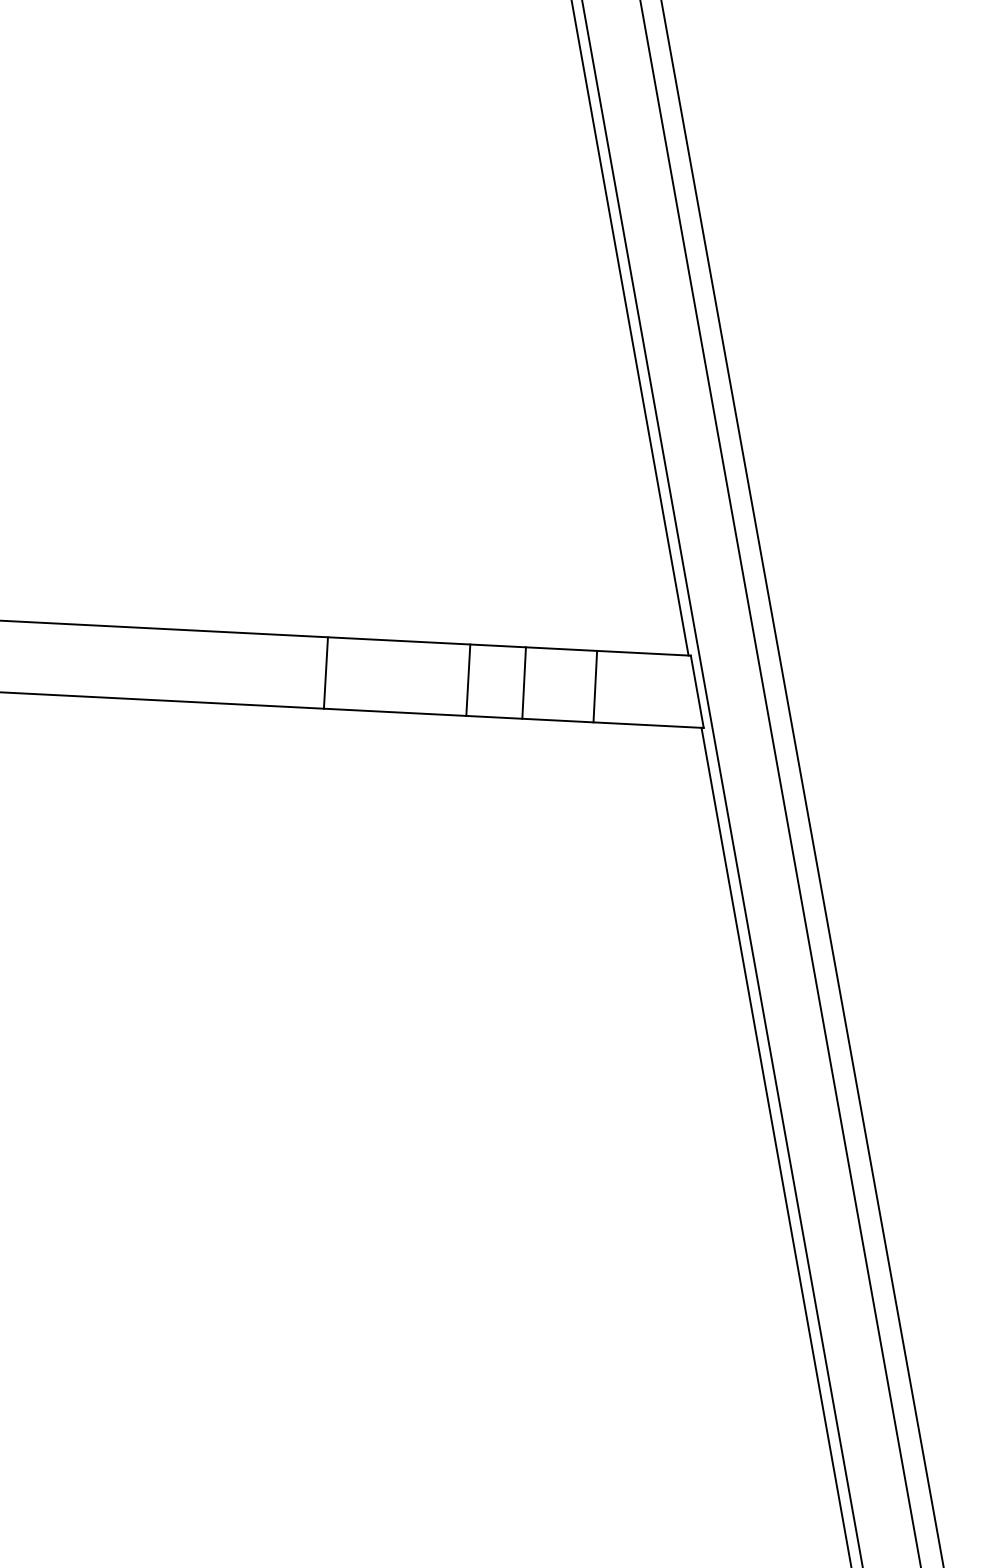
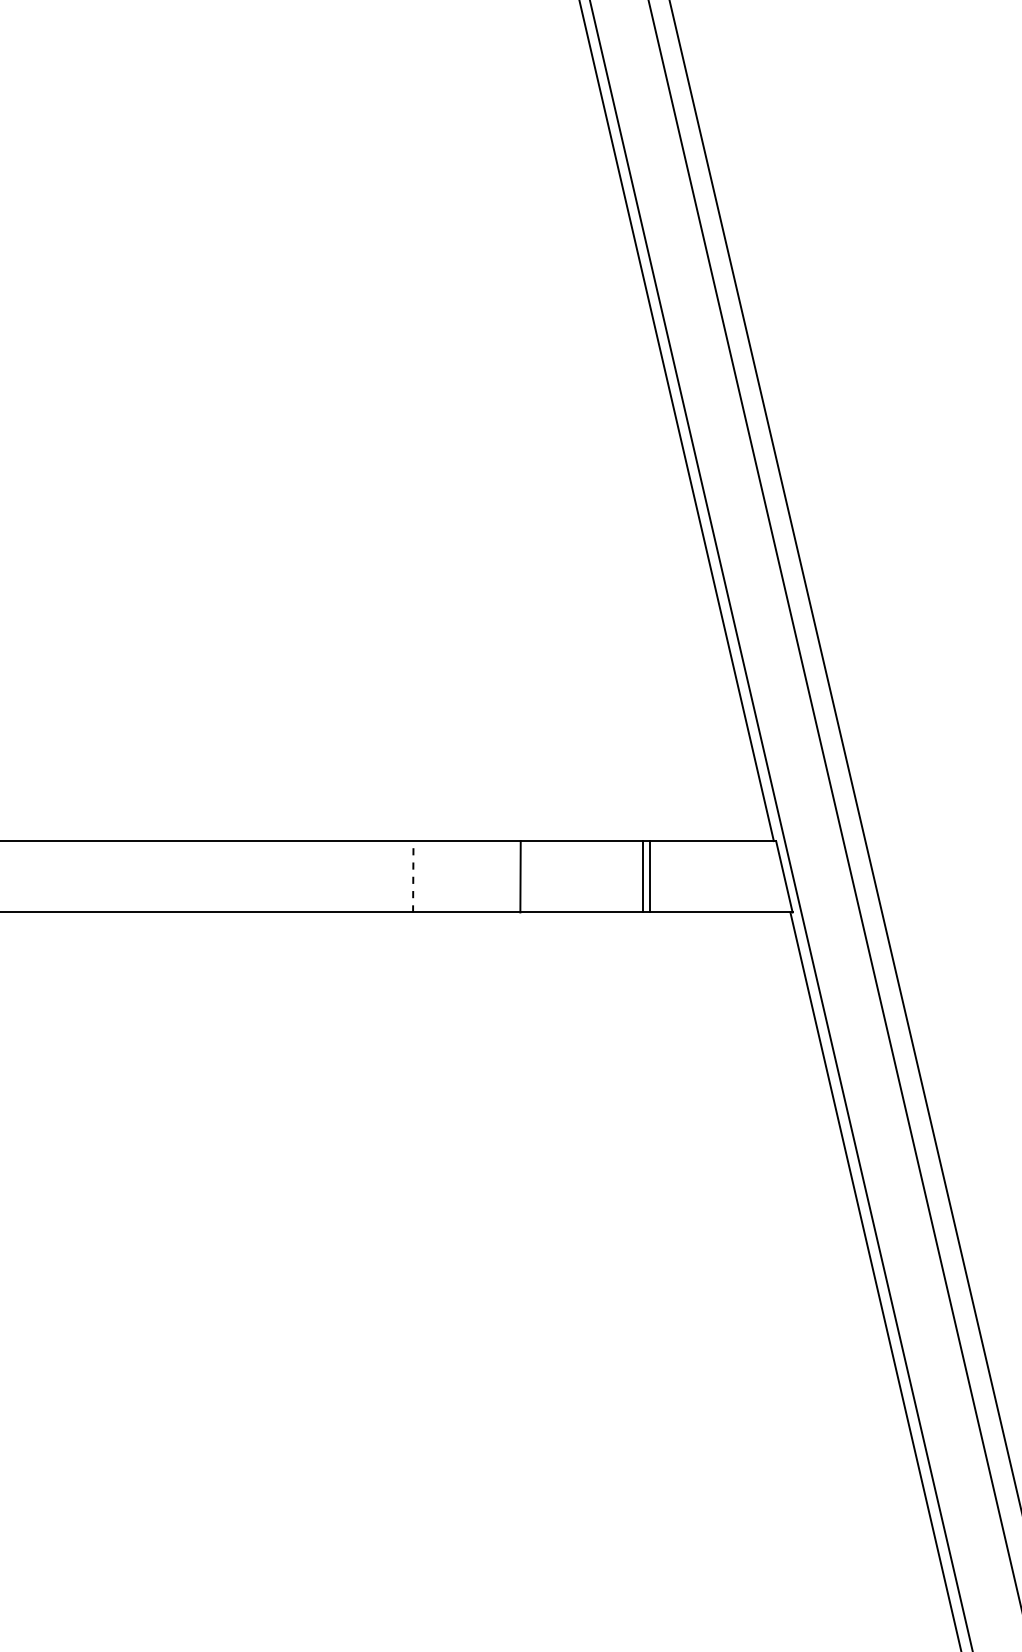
line: (326, 672) -> (413, 876), solid -> dashed
line: (468, 679) -> (520, 876), moved
line: (524, 682) -> (643, 876), moved
line: (595, 686) -> (650, 876), moved

